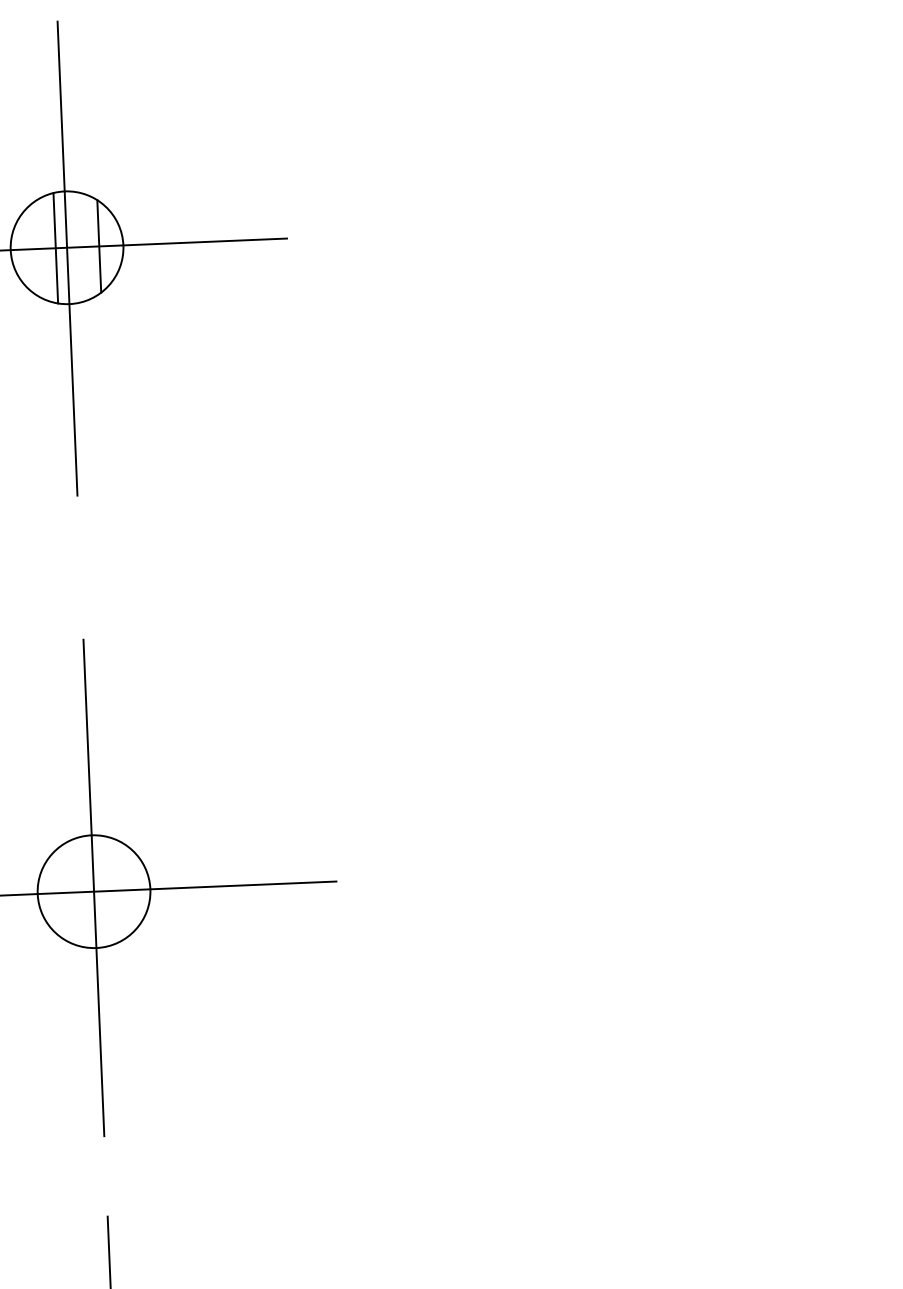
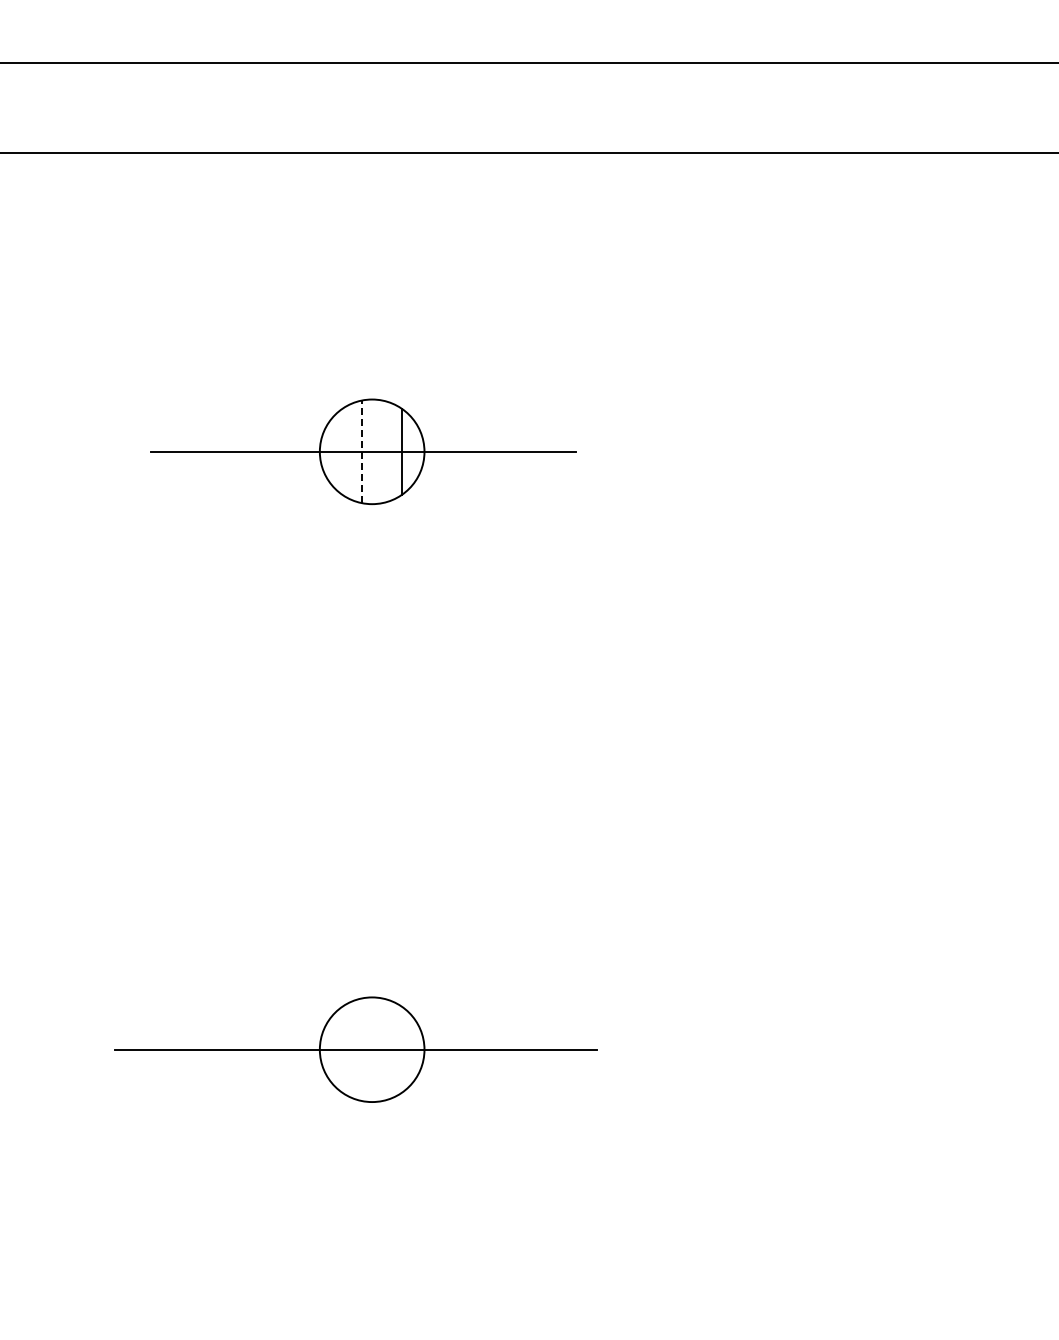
line: (55, 247) -> (361, 451), solid -> dashed
line: (67, 258) -> (372, 461), removed
line: (94, 887) -> (372, 1045), removed

